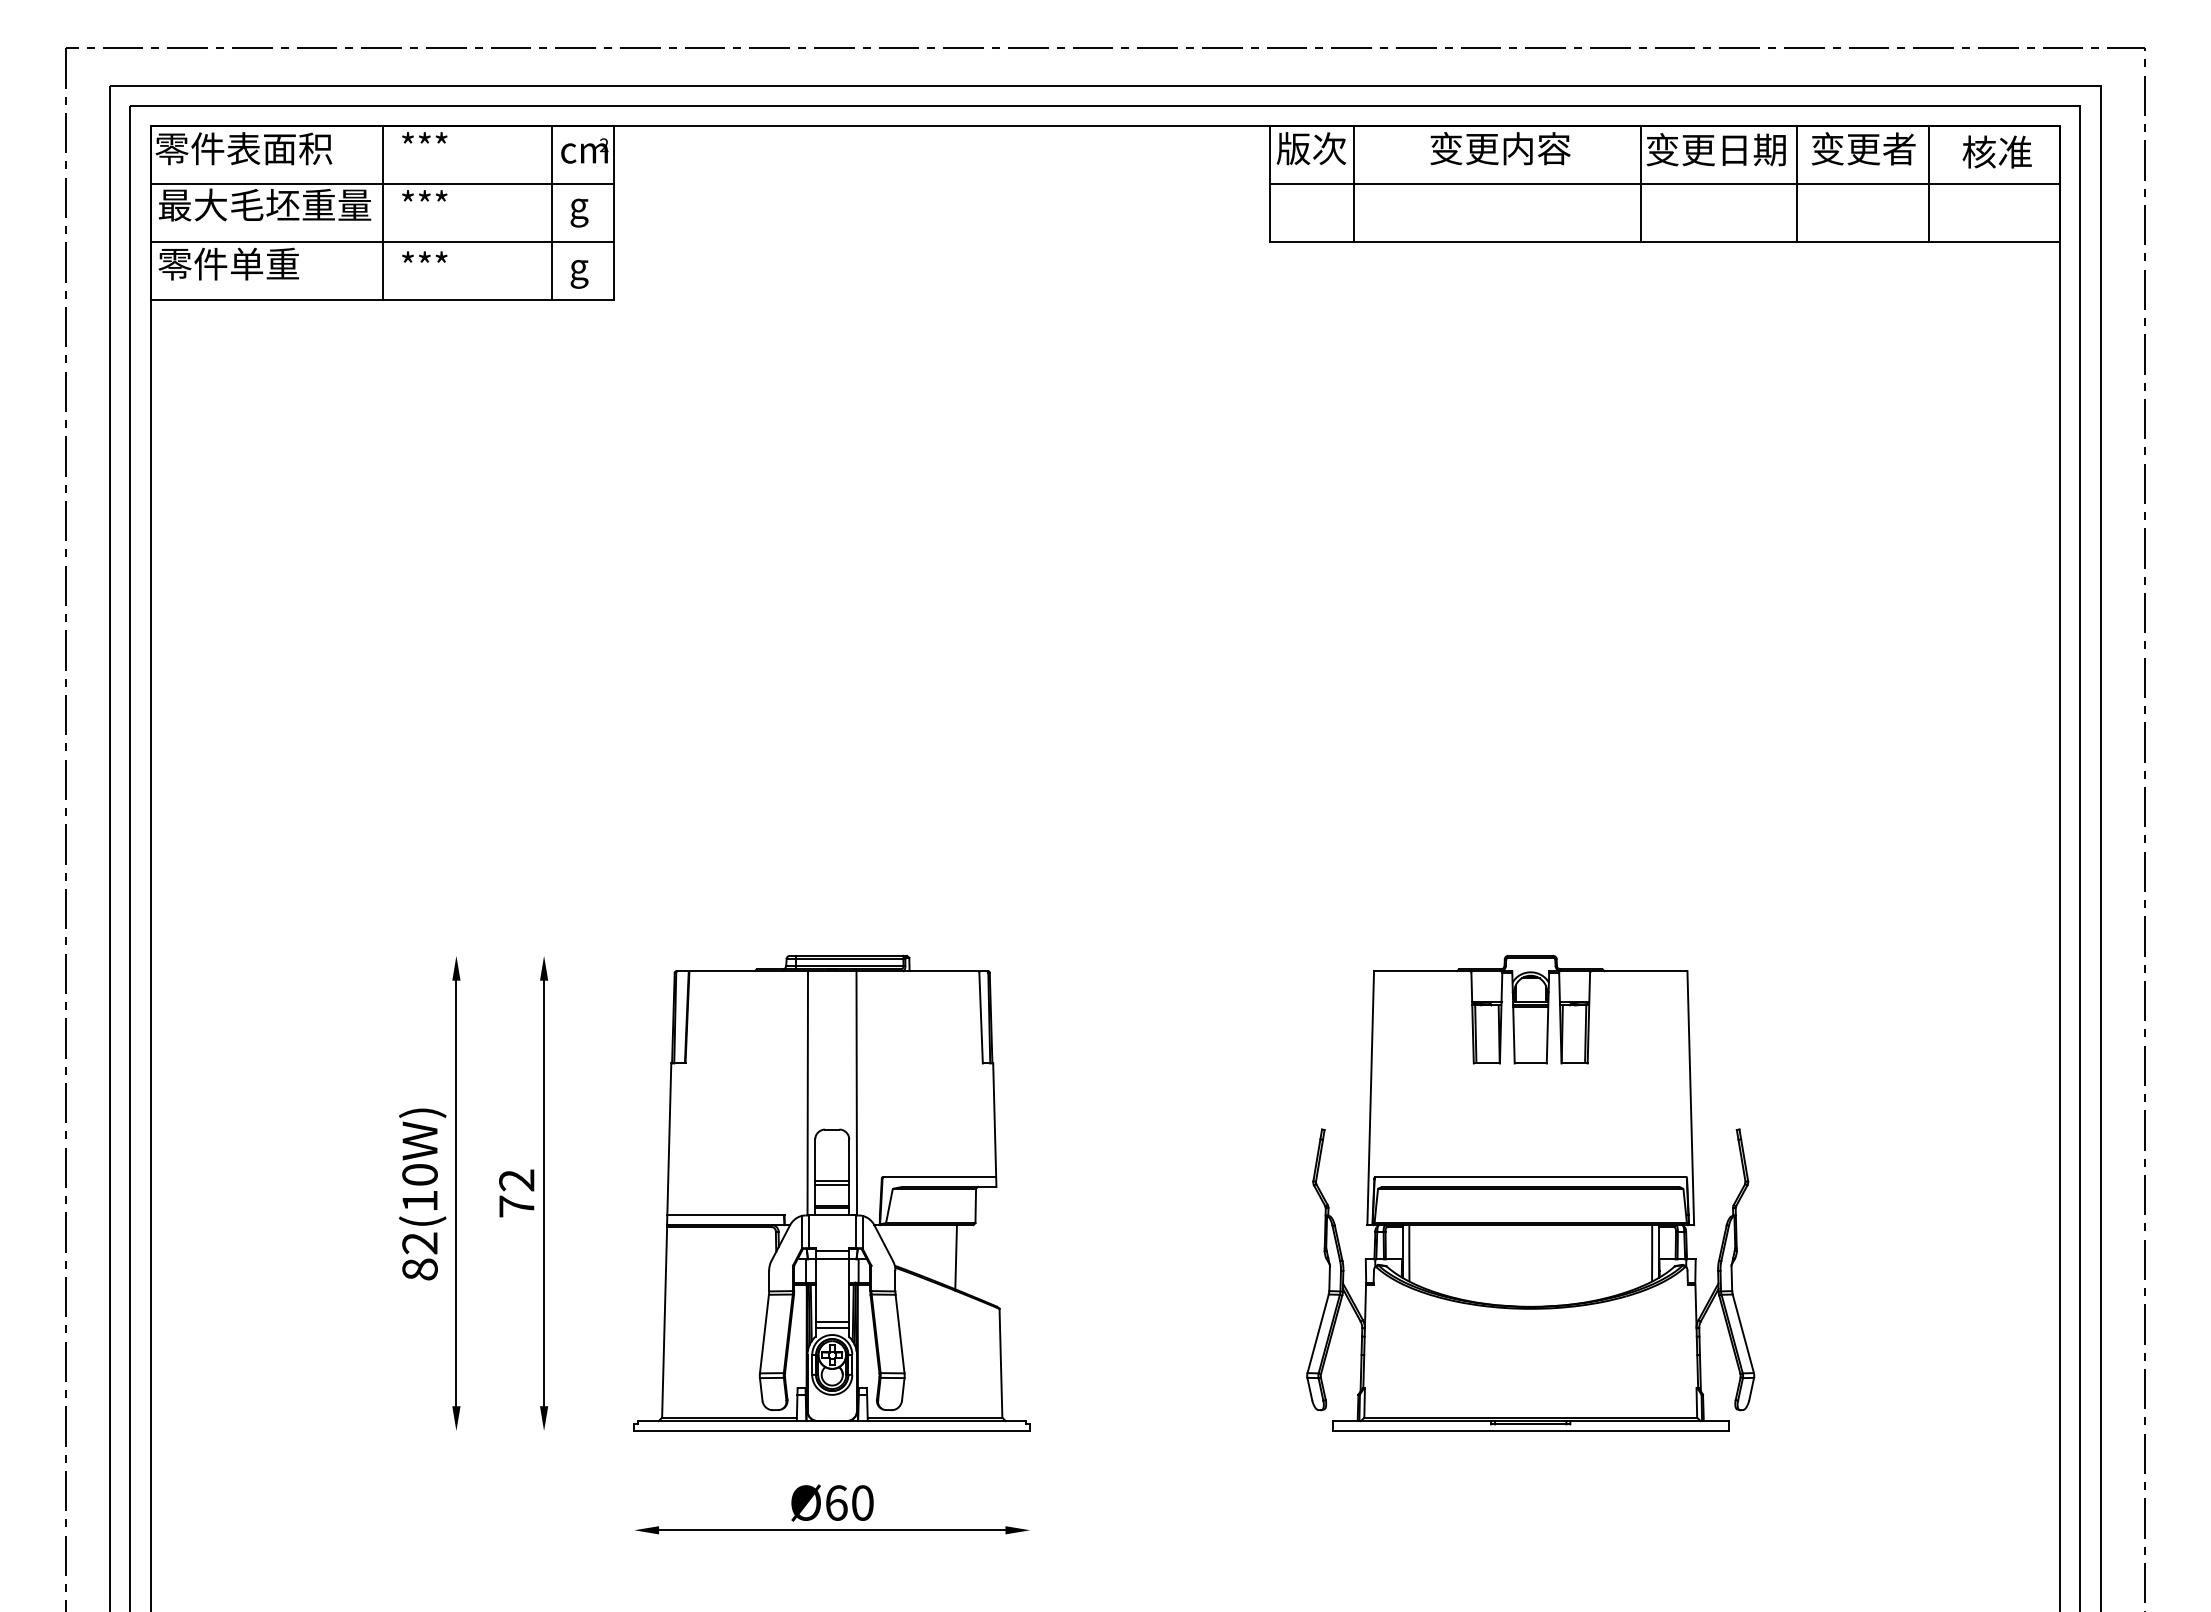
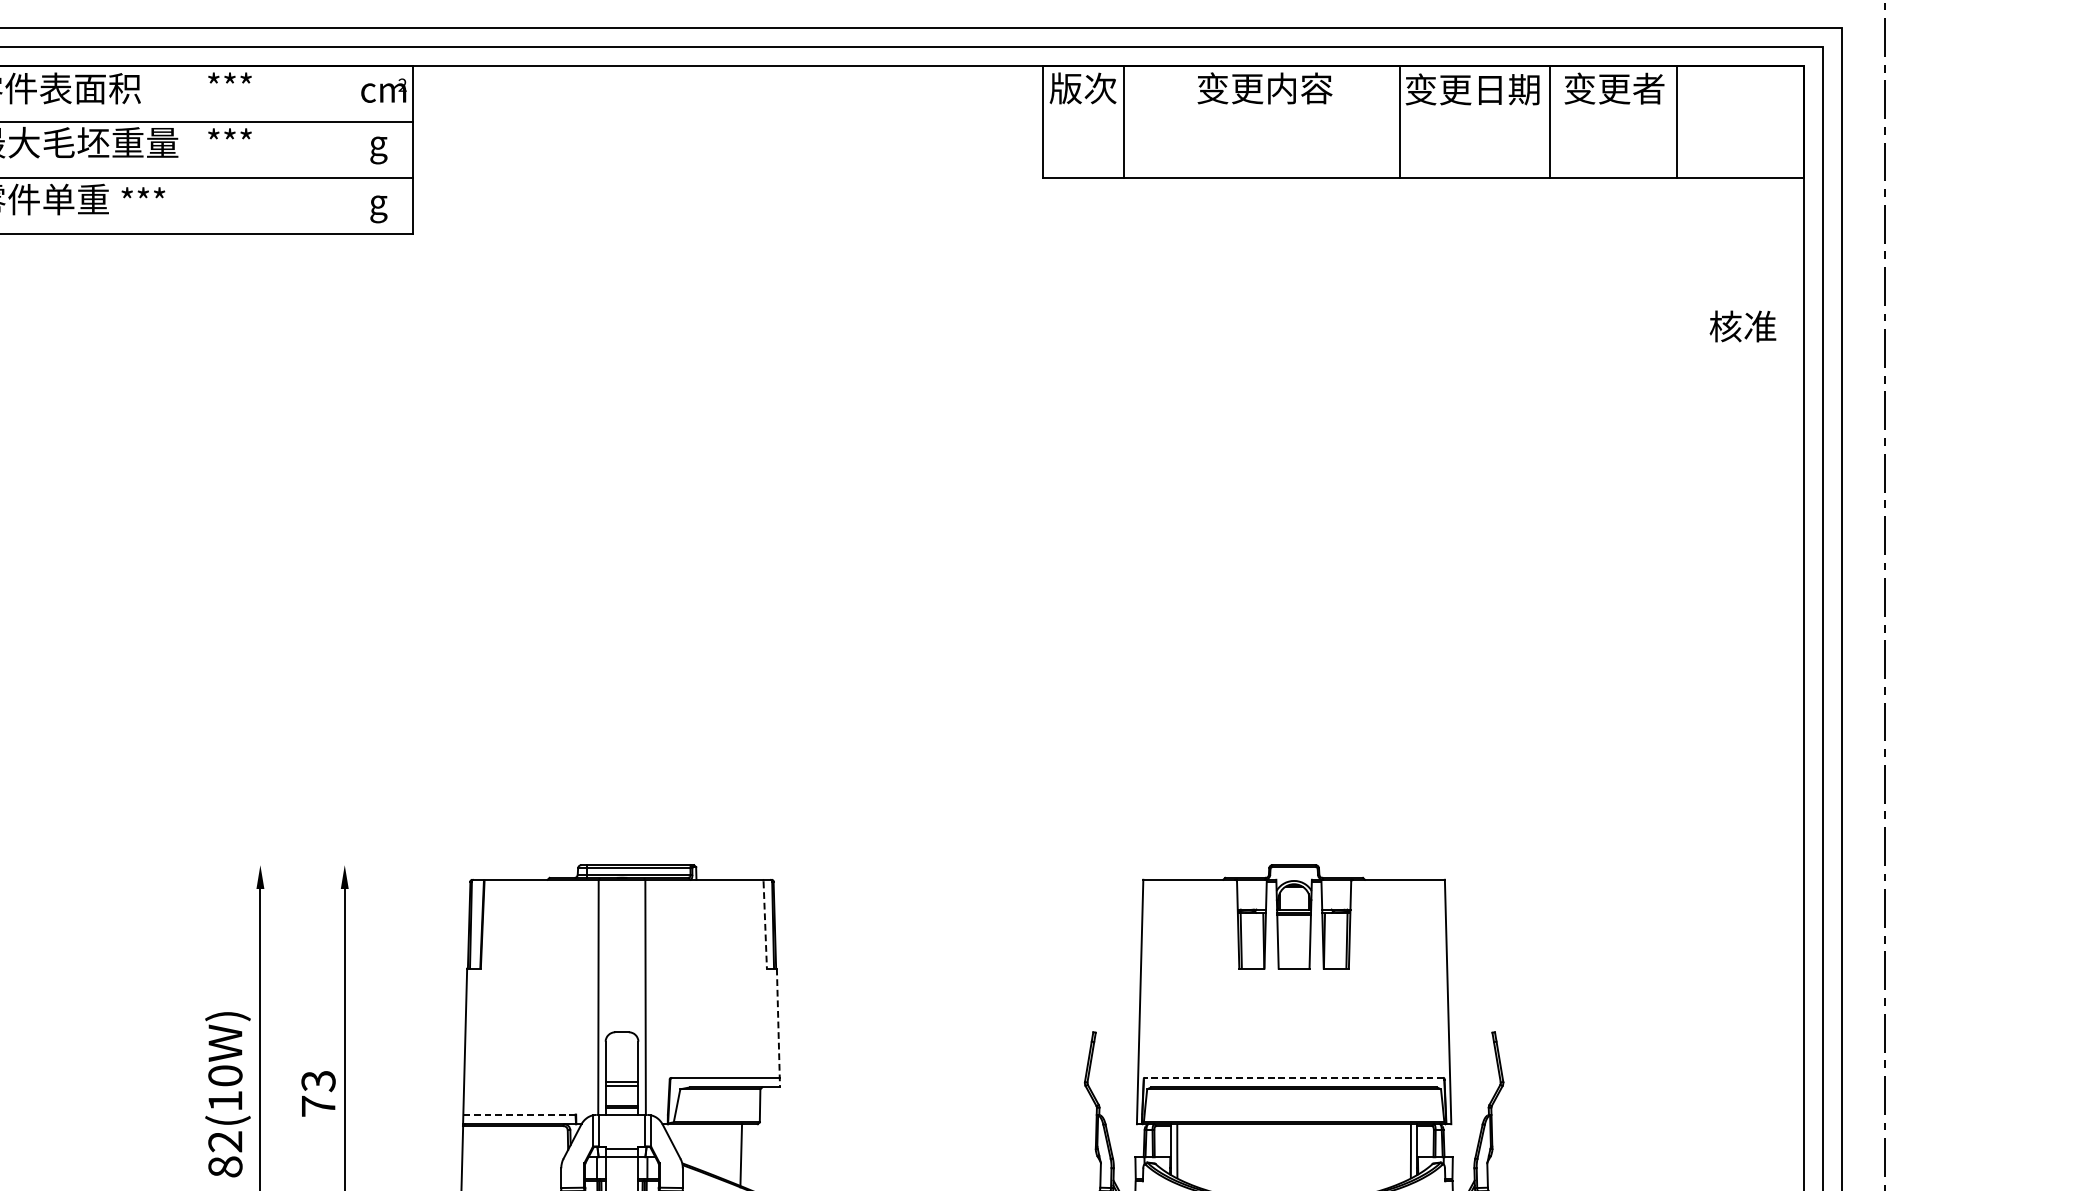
text: (1996, 151) -> (1742, 325), moved
line: (1664, 184) -> (1422, 122), removed
line: (383, 212) -> (190, 149), removed
line: (551, 212) -> (351, 149), removed
text: (424, 256) -> (143, 192), moved
line: (981, 1018) -> (765, 925), solid -> dashed
line: (994, 1125) -> (778, 1028), solid -> dashed
line: (1530, 1176) -> (1293, 1077), solid -> dashed
text: (517, 1180) -> (319, 1081), 72 -> 73
line: (725, 1215) -> (519, 1114), solid -> dashed

